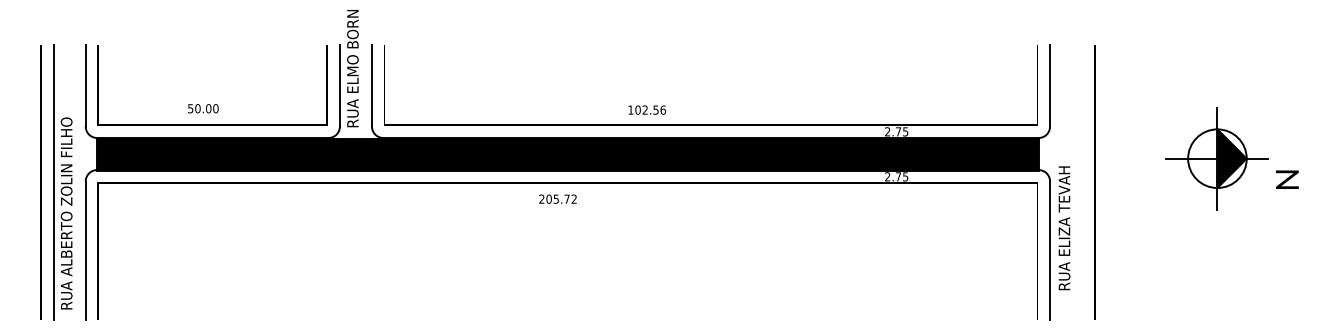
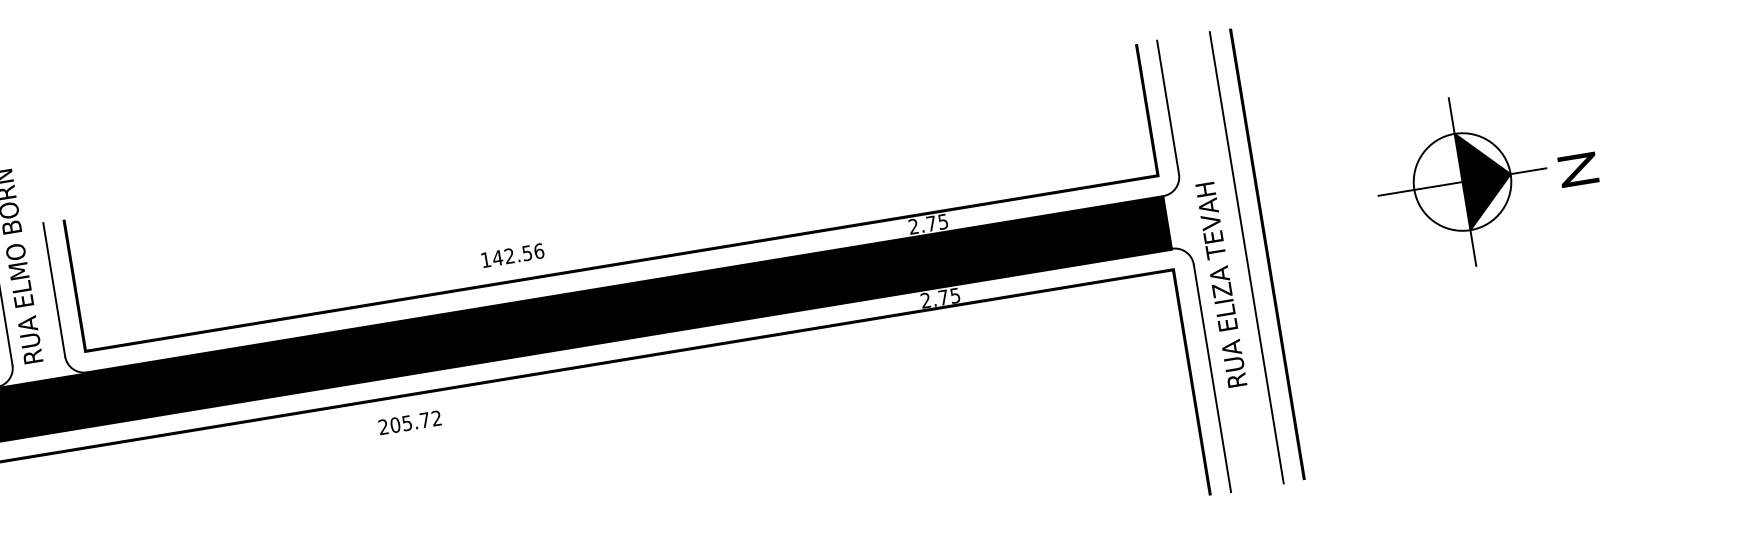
text: (637, 109) -> (496, 257), 102.56 -> 142.56
text: (1287, 179) -> (1578, 169), moved
line: (1082, 182) -> (1247, 257), added
text: (557, 198) -> (408, 421), moved
text: (1064, 228) -> (1221, 285), moved

